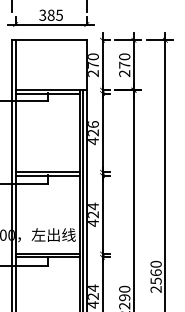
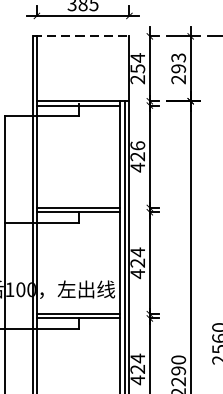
line: (50, 40) -> (82, 36), solid -> dashed
text: (93, 60) -> (138, 62), 270 -> 254
text: (124, 60) -> (178, 62), 270 -> 293

